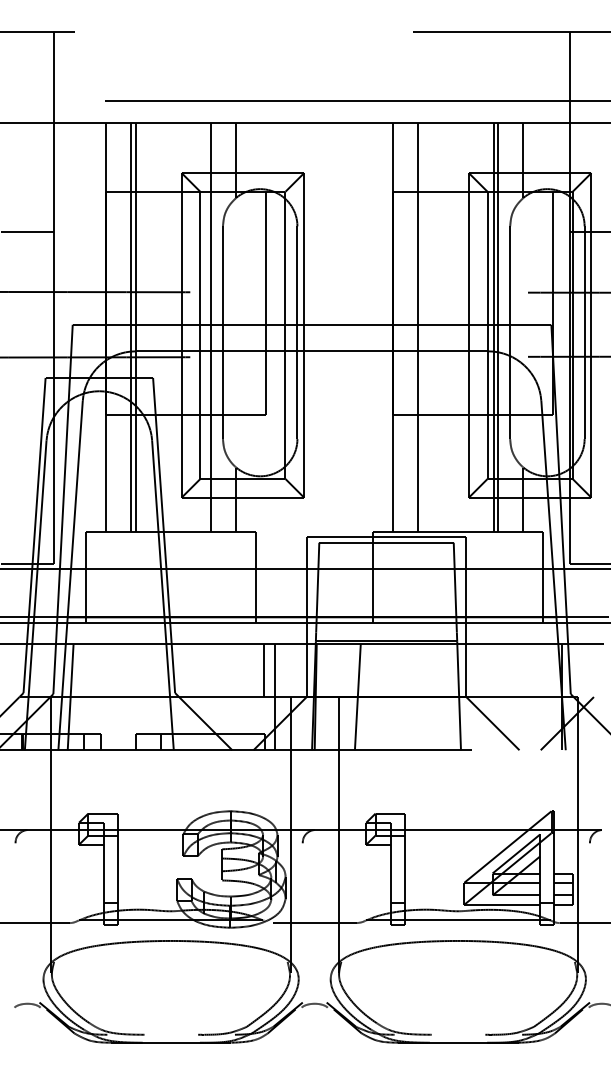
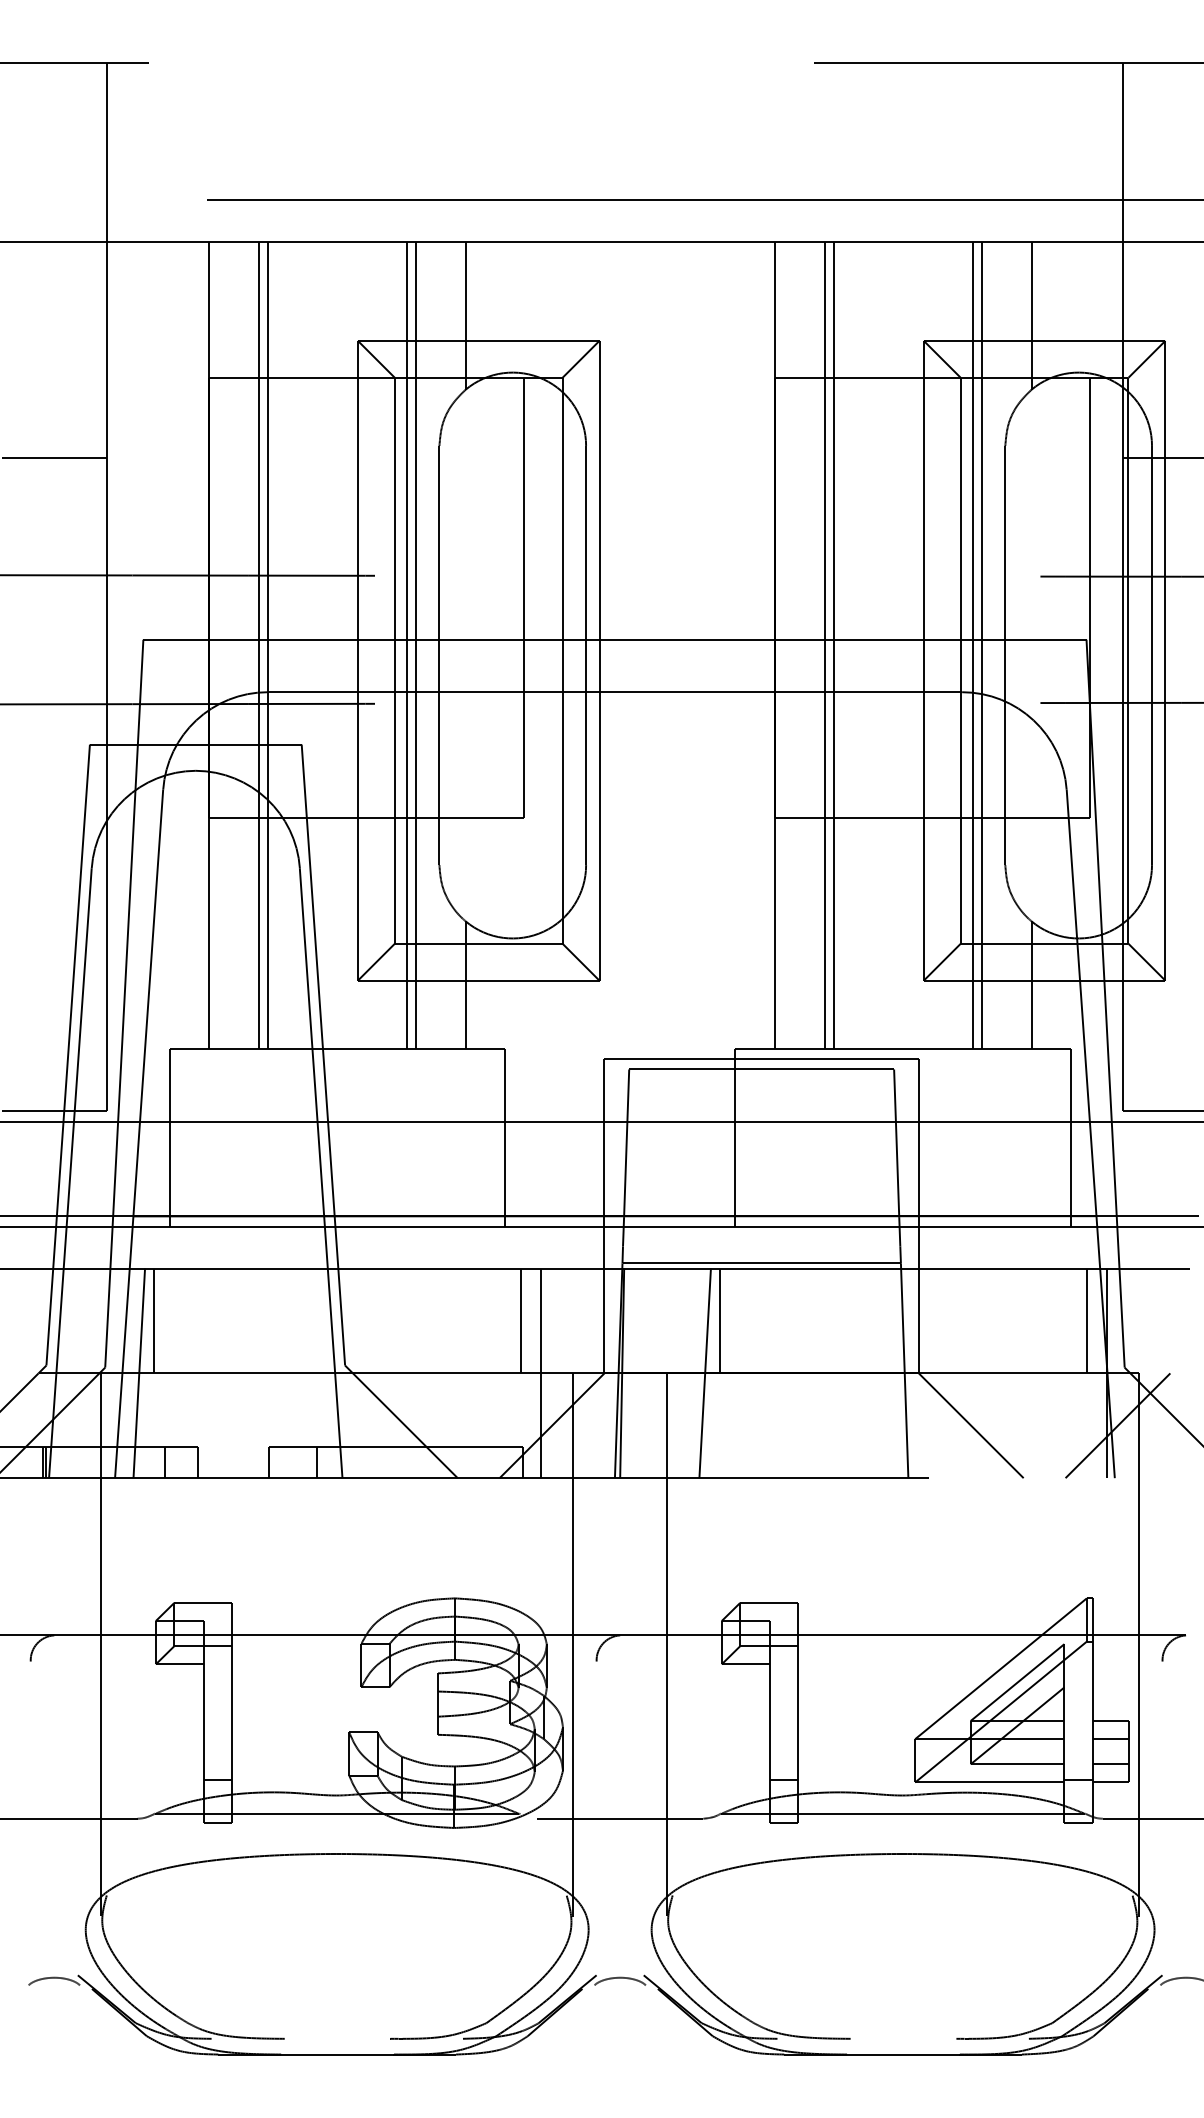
line: (206, 327) -> (406, 645), added
line: (423, 327) -> (834, 645), added
line: (78, 670) -> (154, 1321), added
line: (365, 670) -> (720, 1321), added
line: (551, 670) -> (1086, 1321), added

